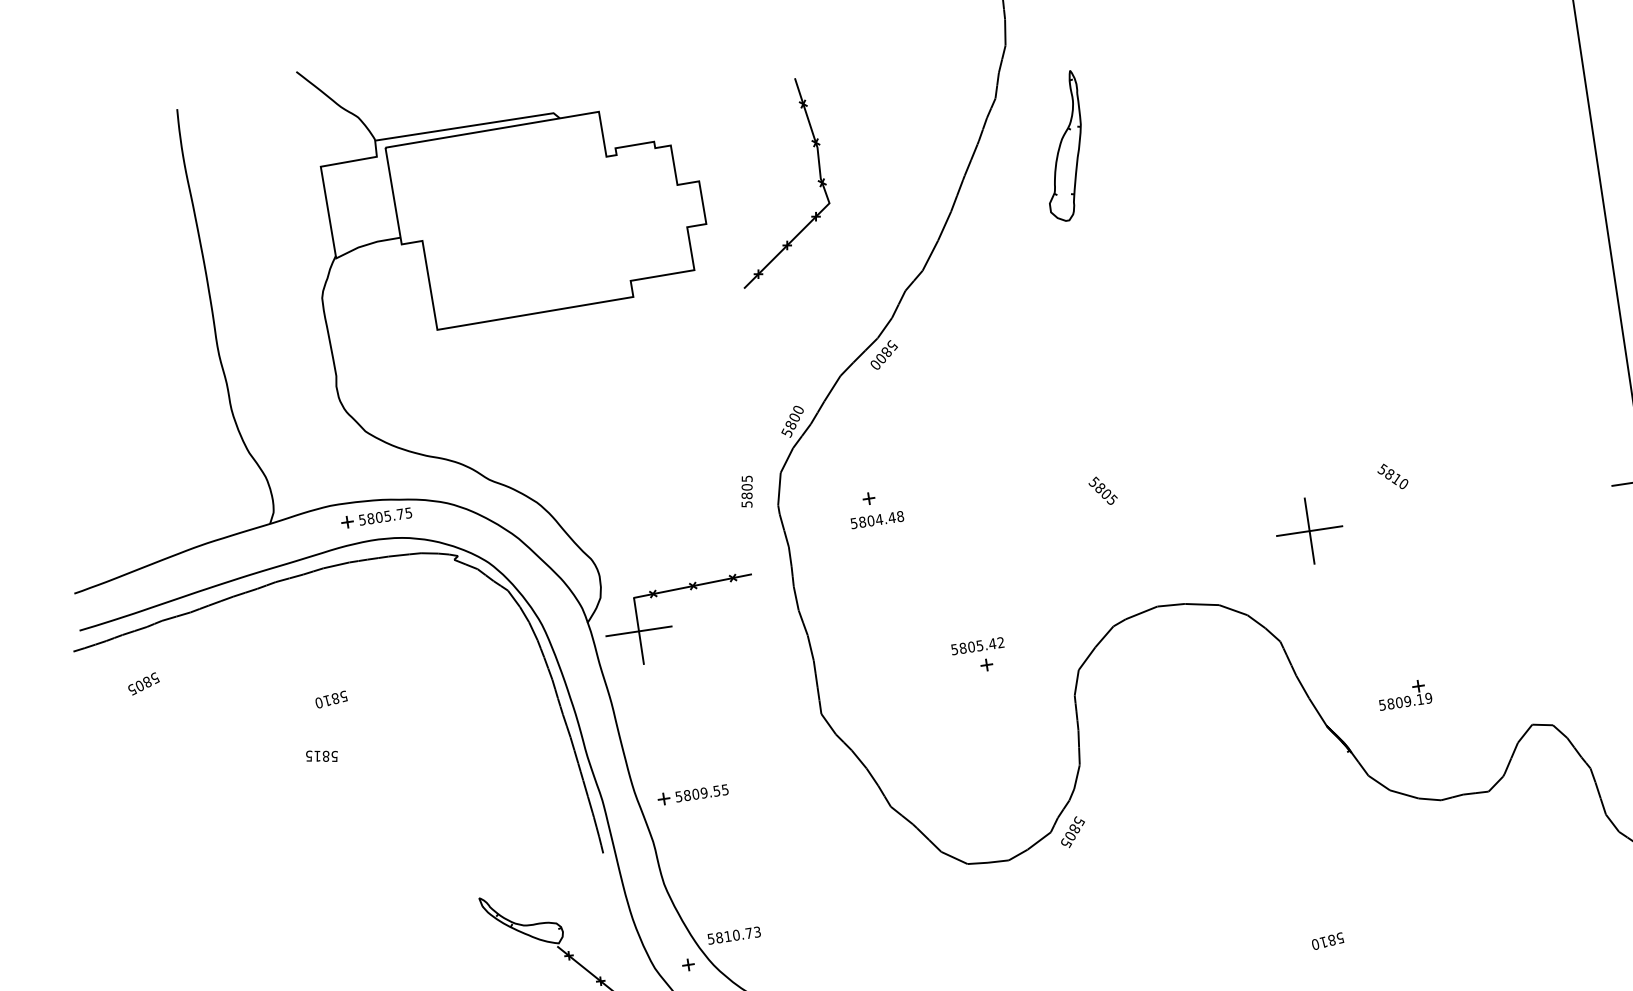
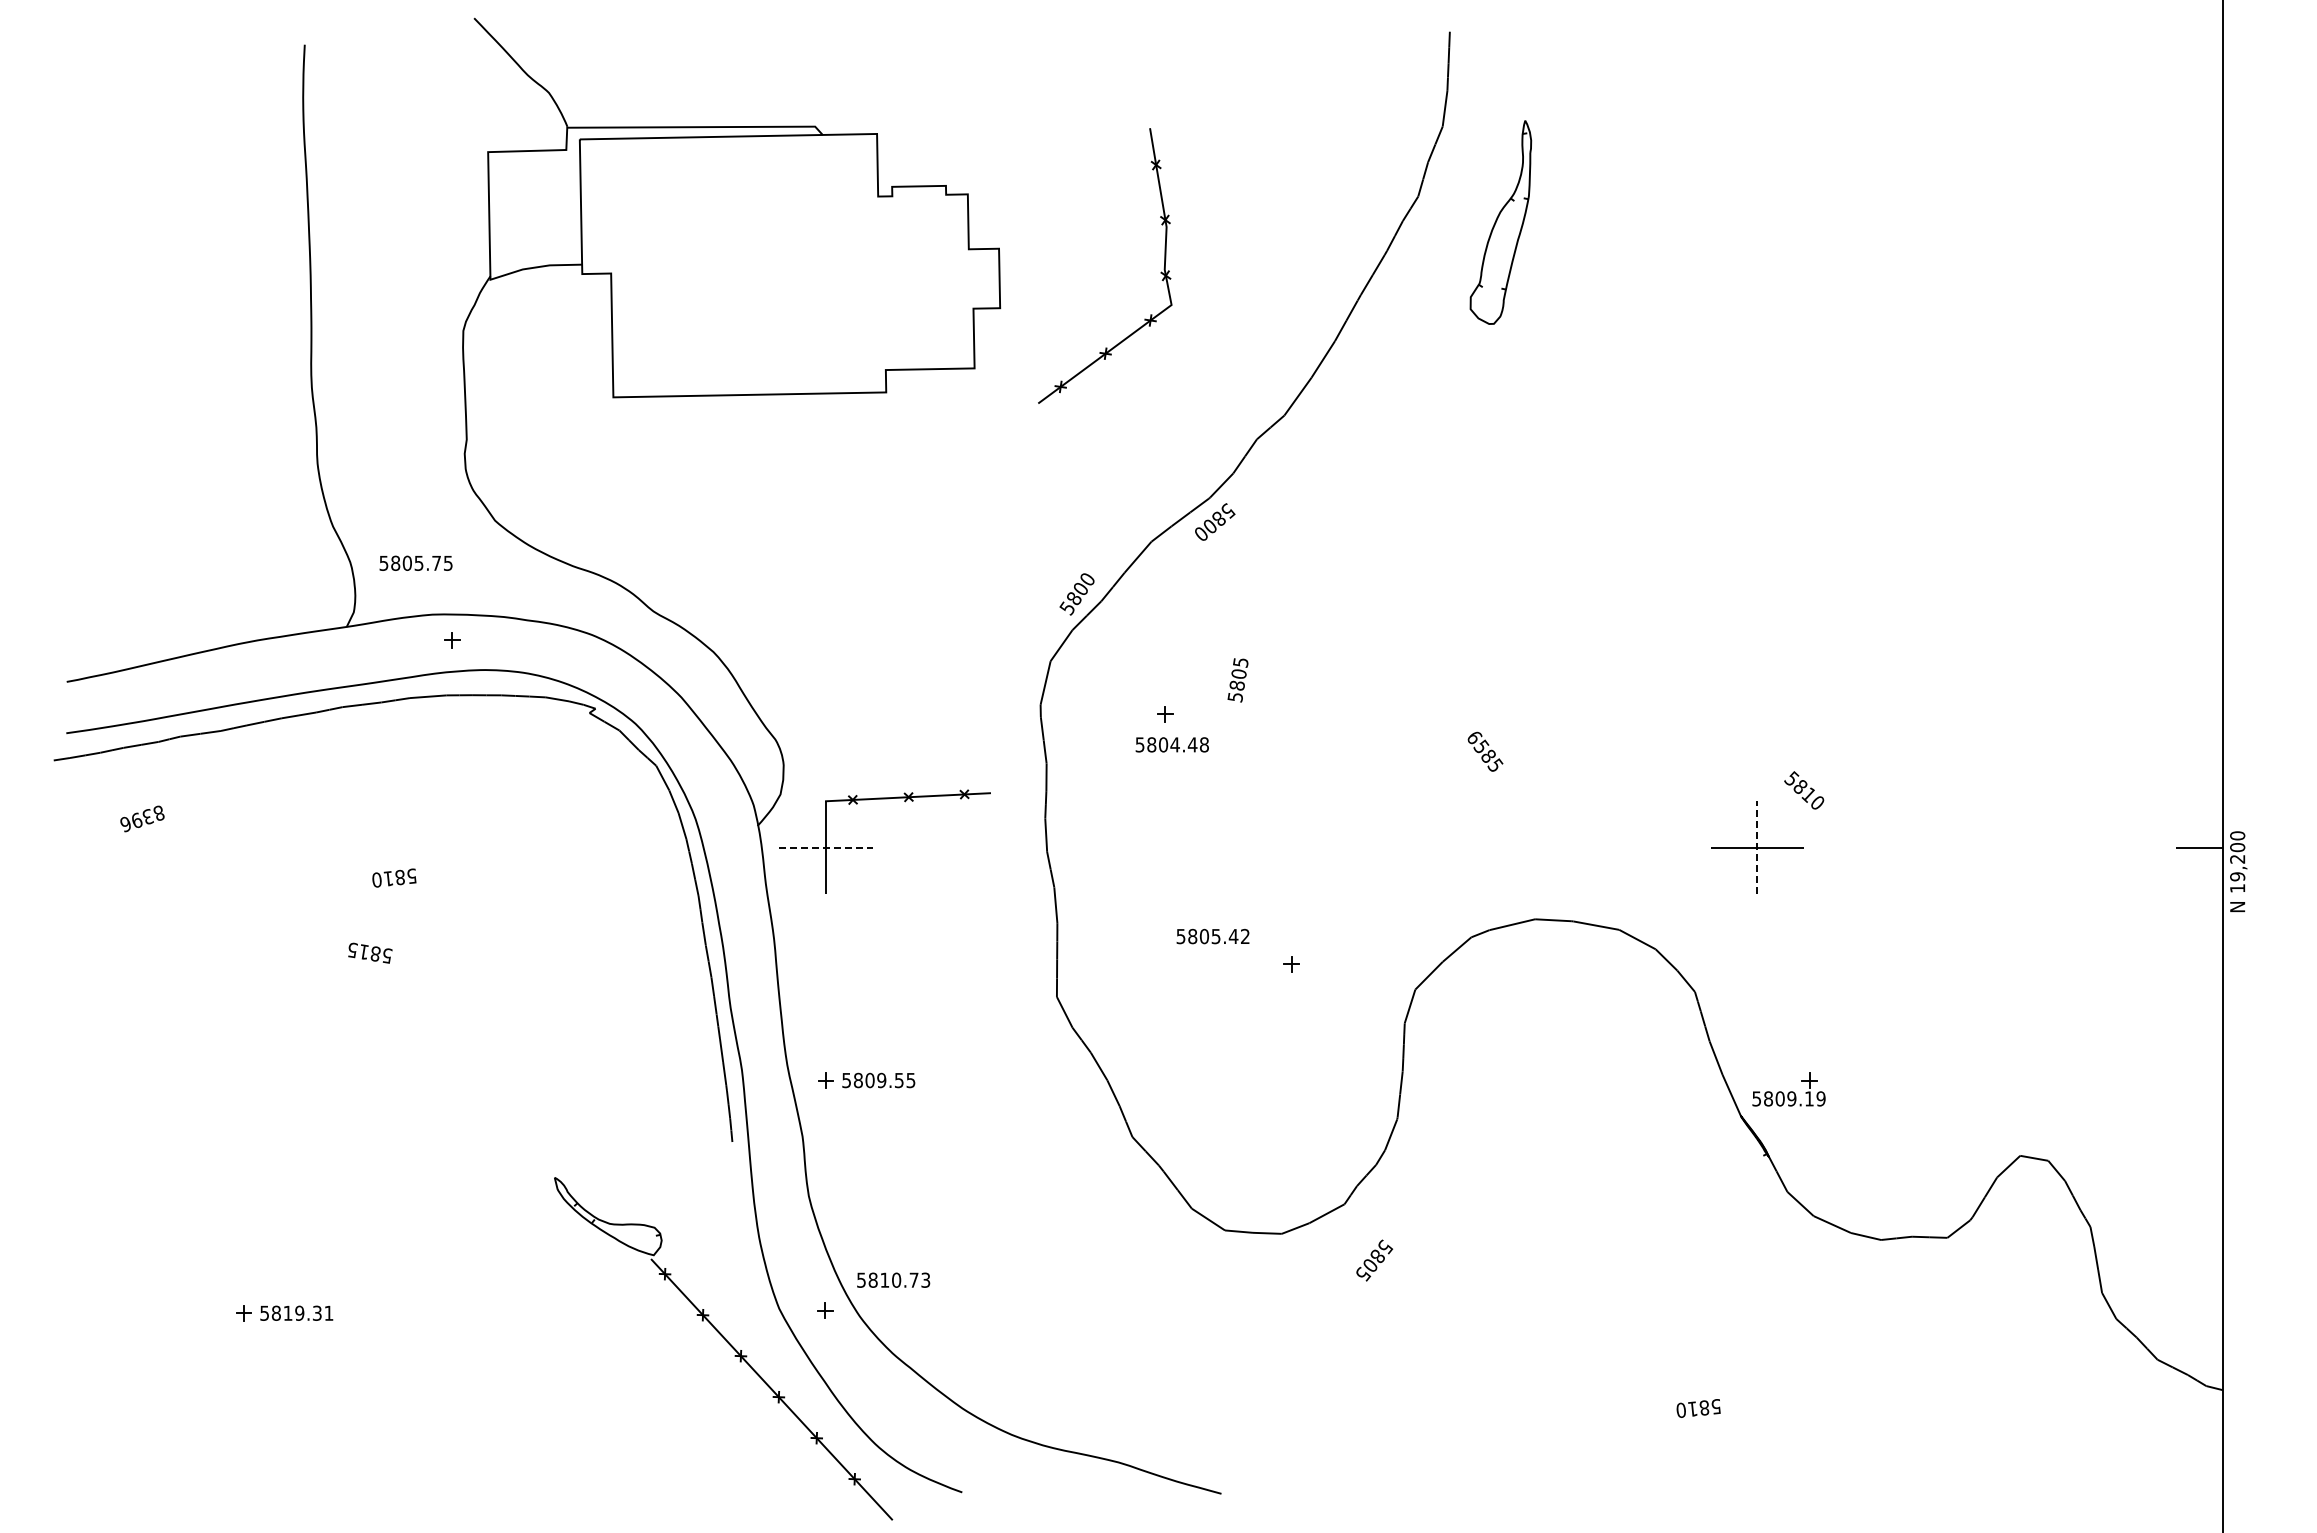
part: (1063, 146) -> (1500, 222), moved
text: (1393, 476) -> (1804, 790), moved
text: (1099, 488) -> (1480, 746), 5805 -> 6585
text: (746, 492) -> (1237, 680), moved
text: (385, 515) -> (415, 562), moved
line: (1309, 530) -> (1757, 847), solid -> dashed
line: (638, 631) -> (825, 847), solid -> dashed
text: (977, 646) -> (1212, 936), moved
text: (143, 683) -> (142, 818), 5805 -> 8396
part: (1404, 694) -> (1788, 1089), moved
text: (1072, 832) -> (1374, 1260), moved

